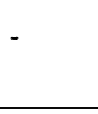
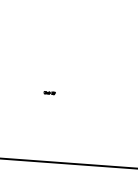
part: (14, 37) -> (49, 91), moved

